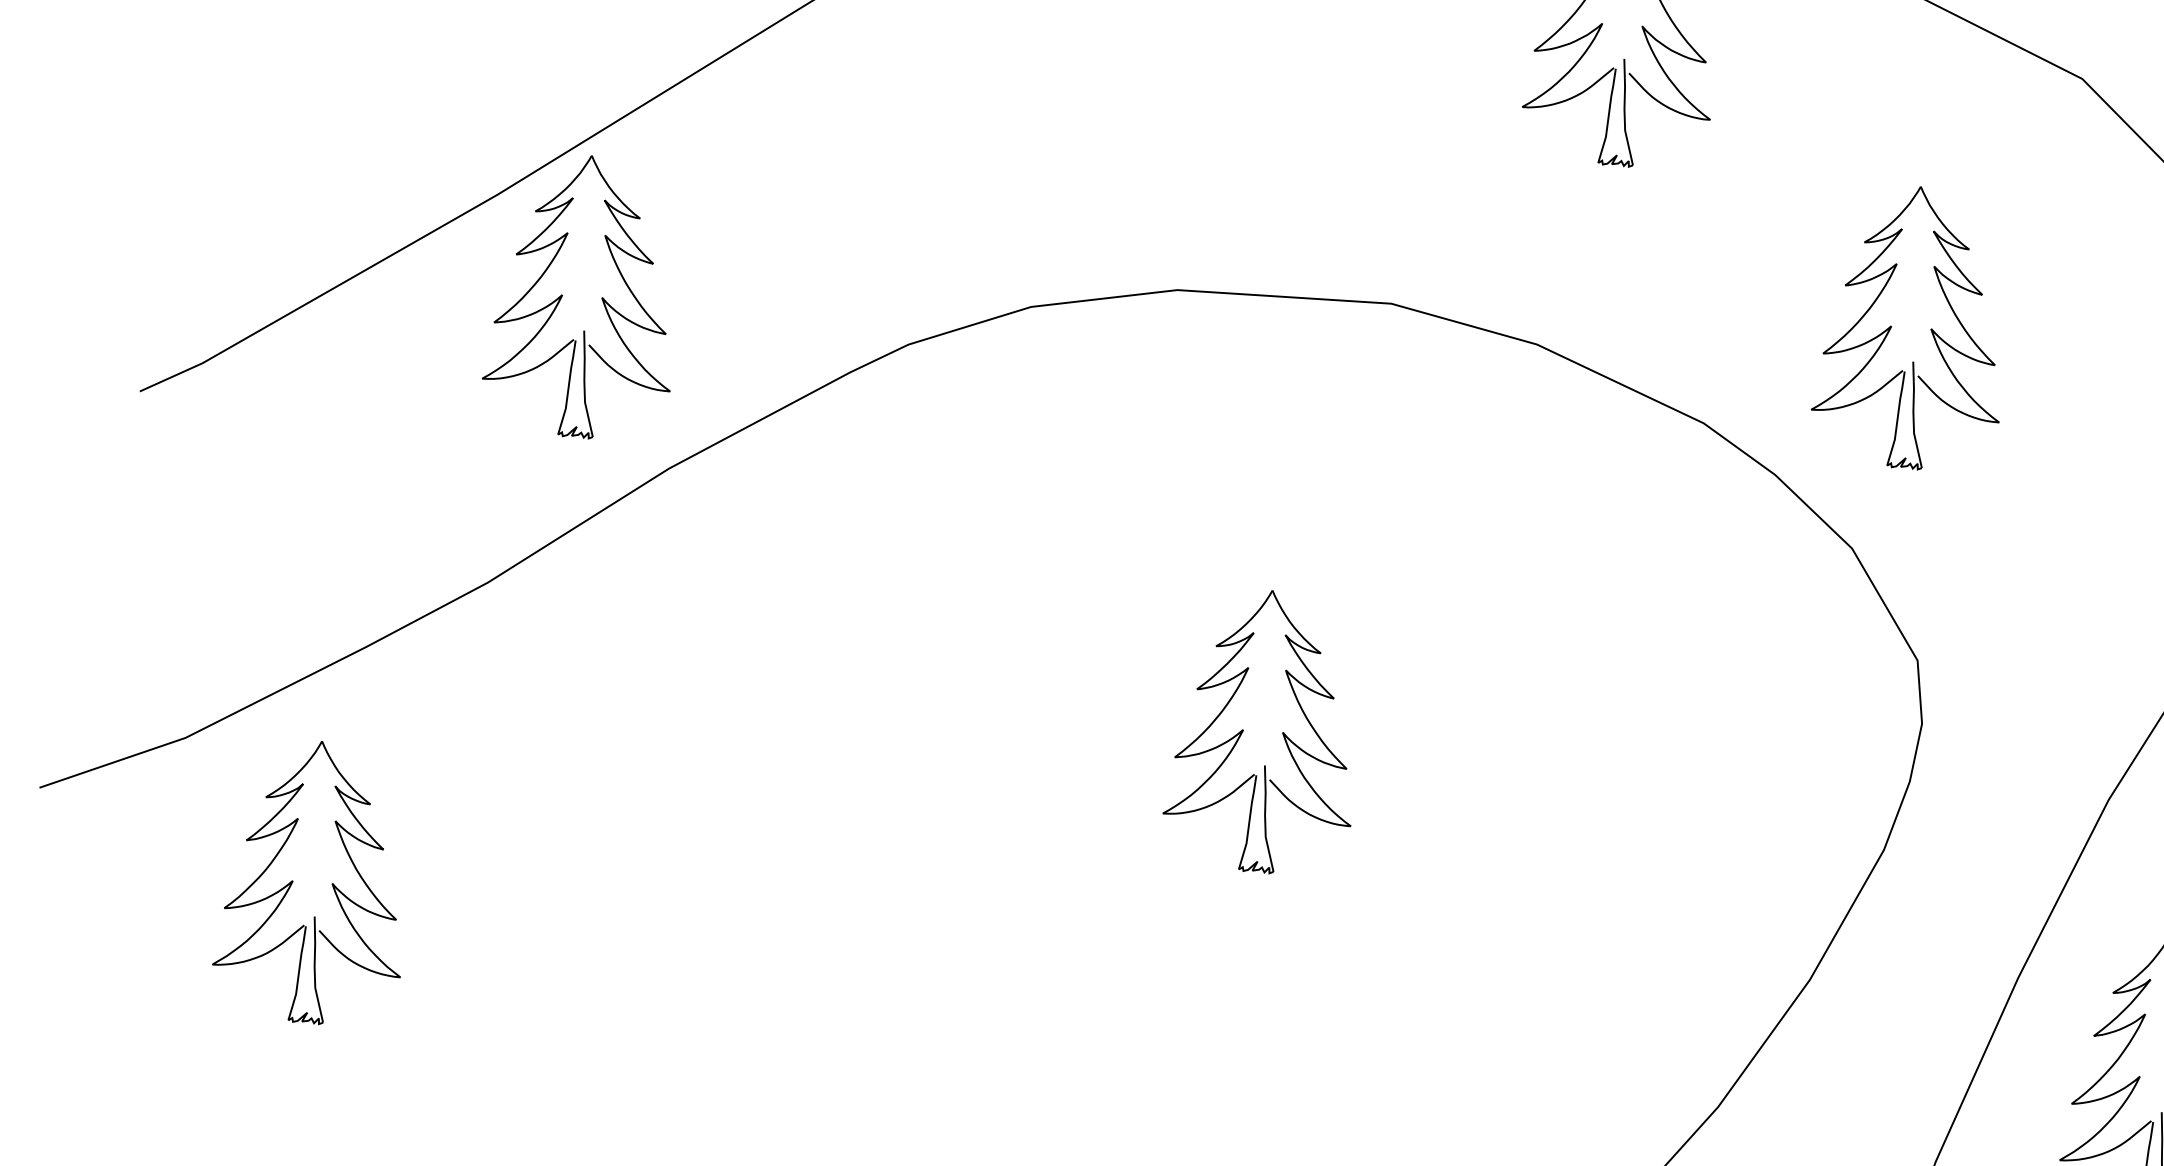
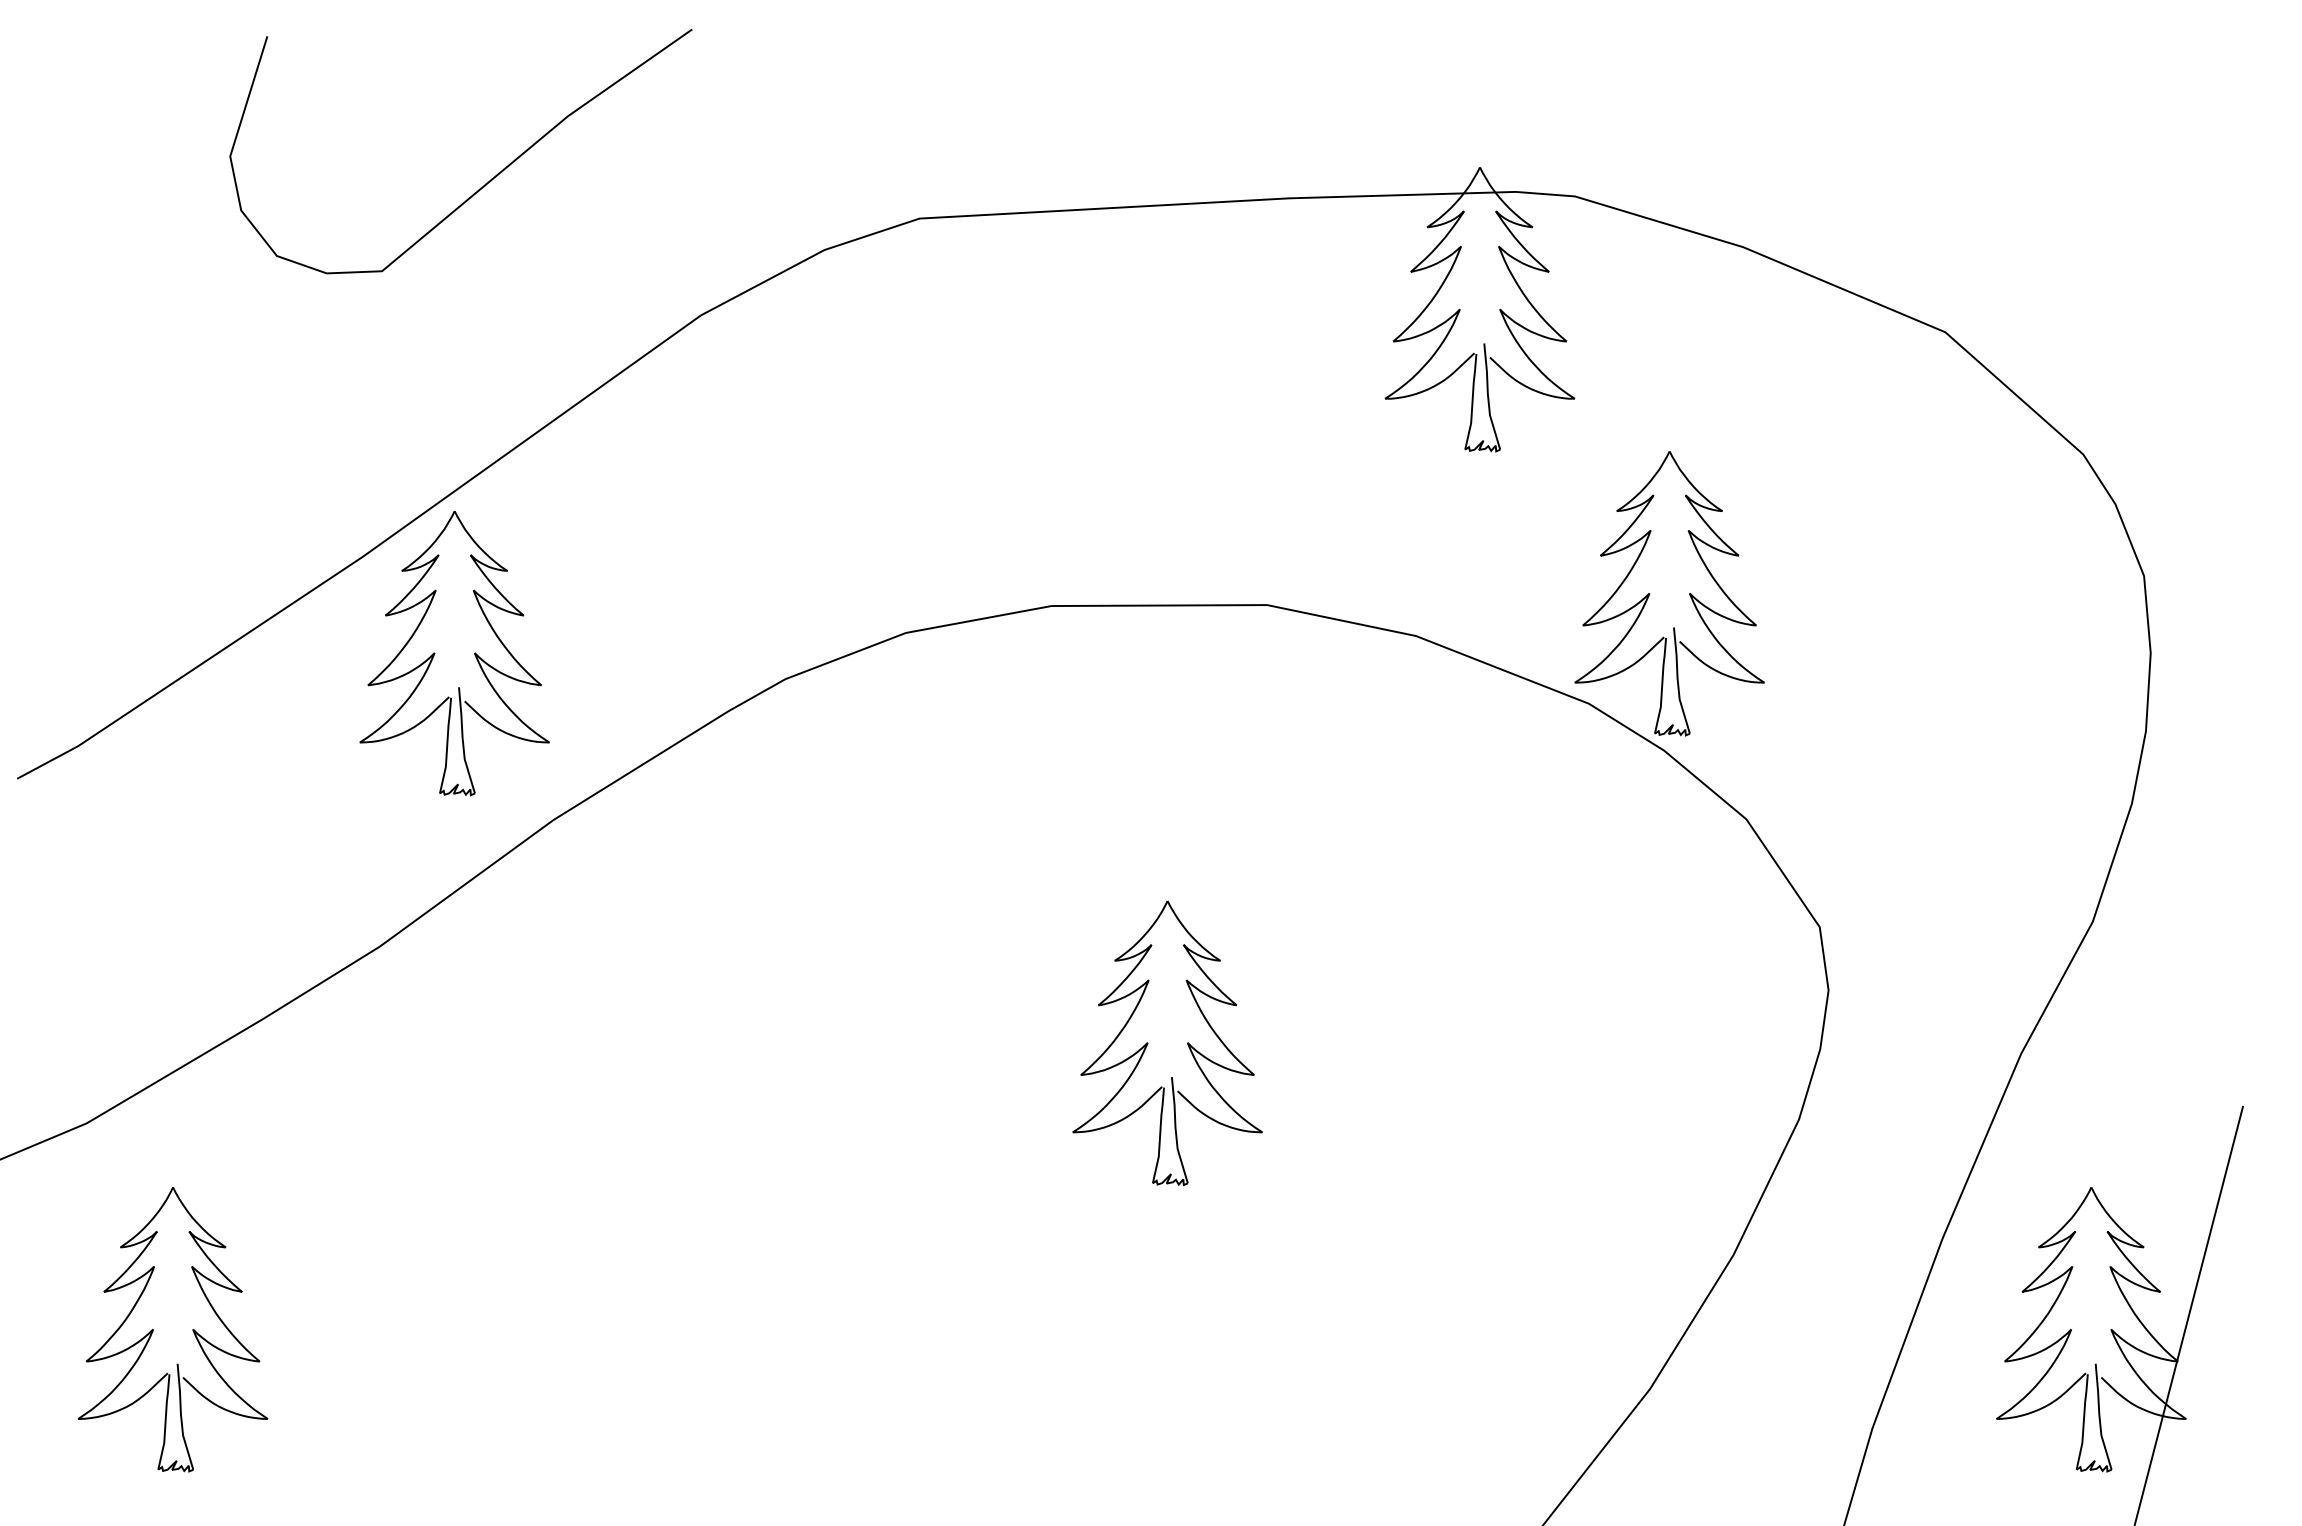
part: (1892, 326) -> (1650, 593), moved
part: (293, 880) -> (153, 1329), moved

